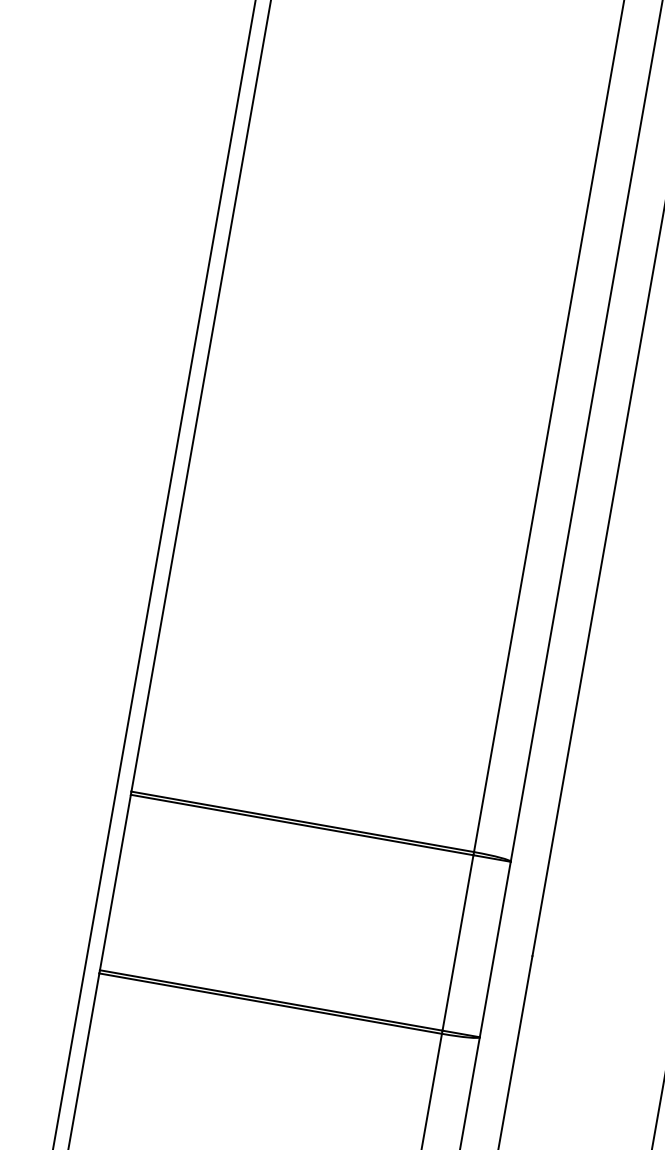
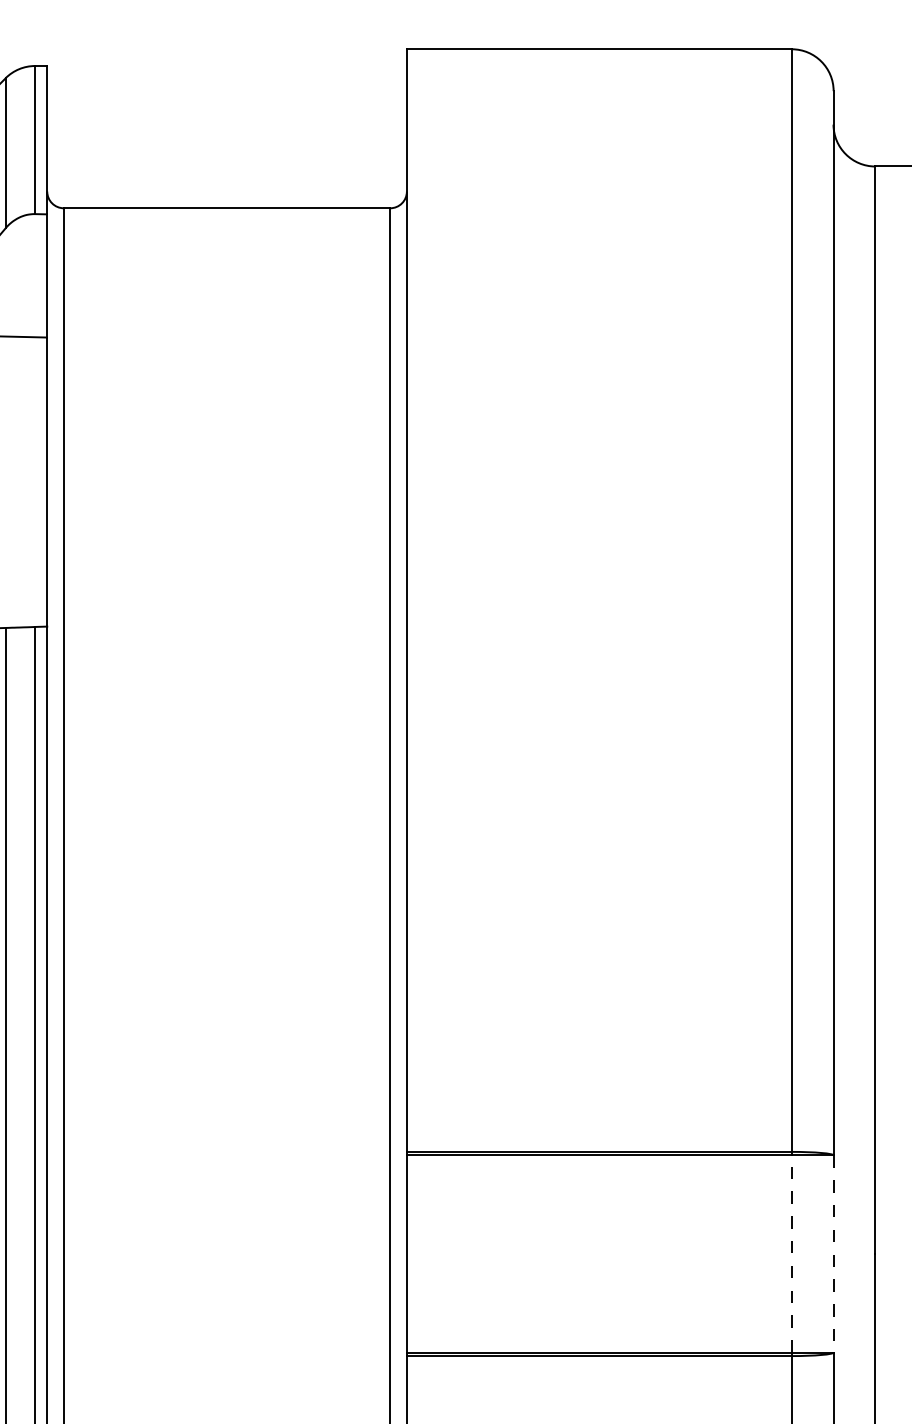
line: (457, 942) -> (791, 1253), solid -> dashed
line: (495, 949) -> (833, 1253), solid -> dashed

